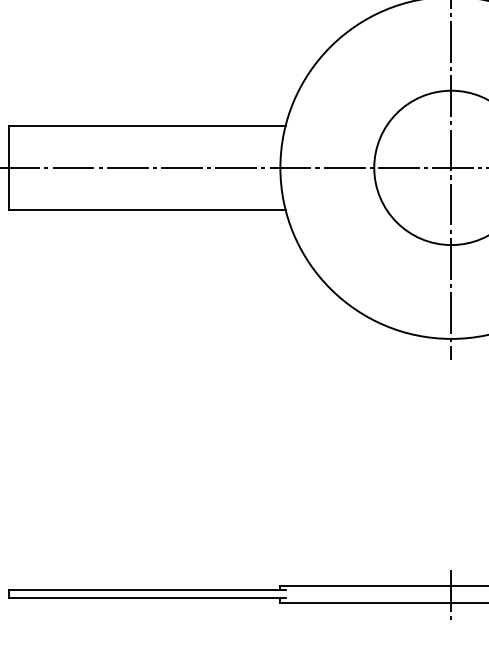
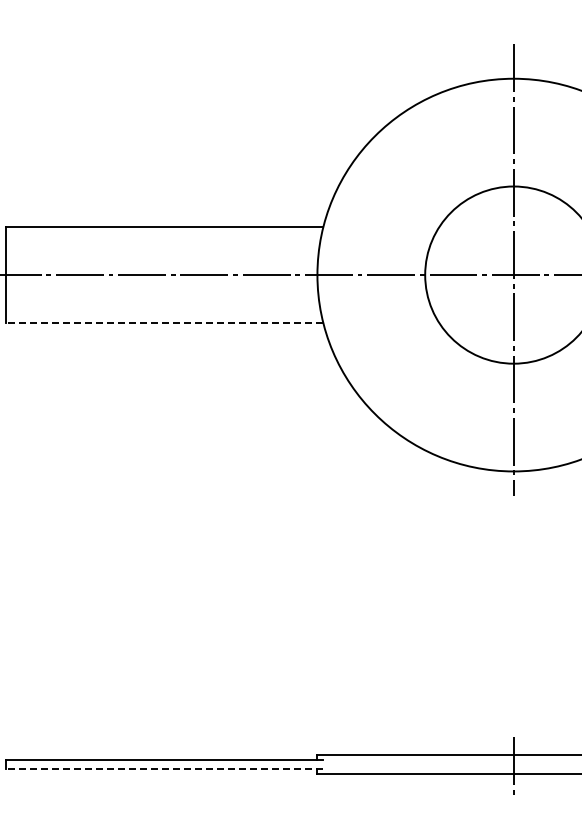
line: (147, 210) -> (164, 323), solid -> dashed
line: (147, 598) -> (164, 769), solid -> dashed

